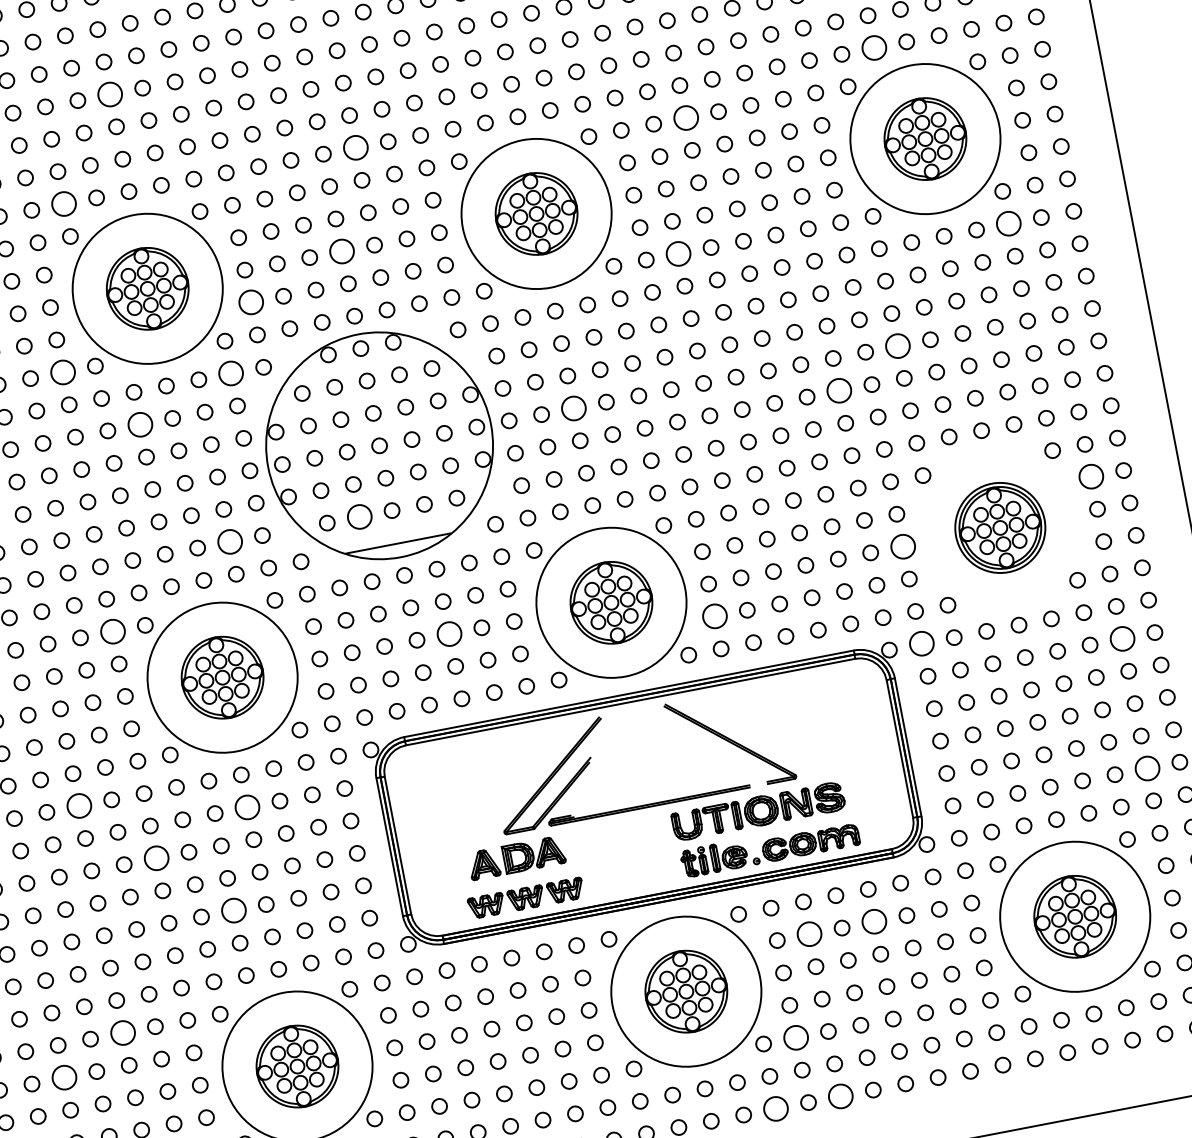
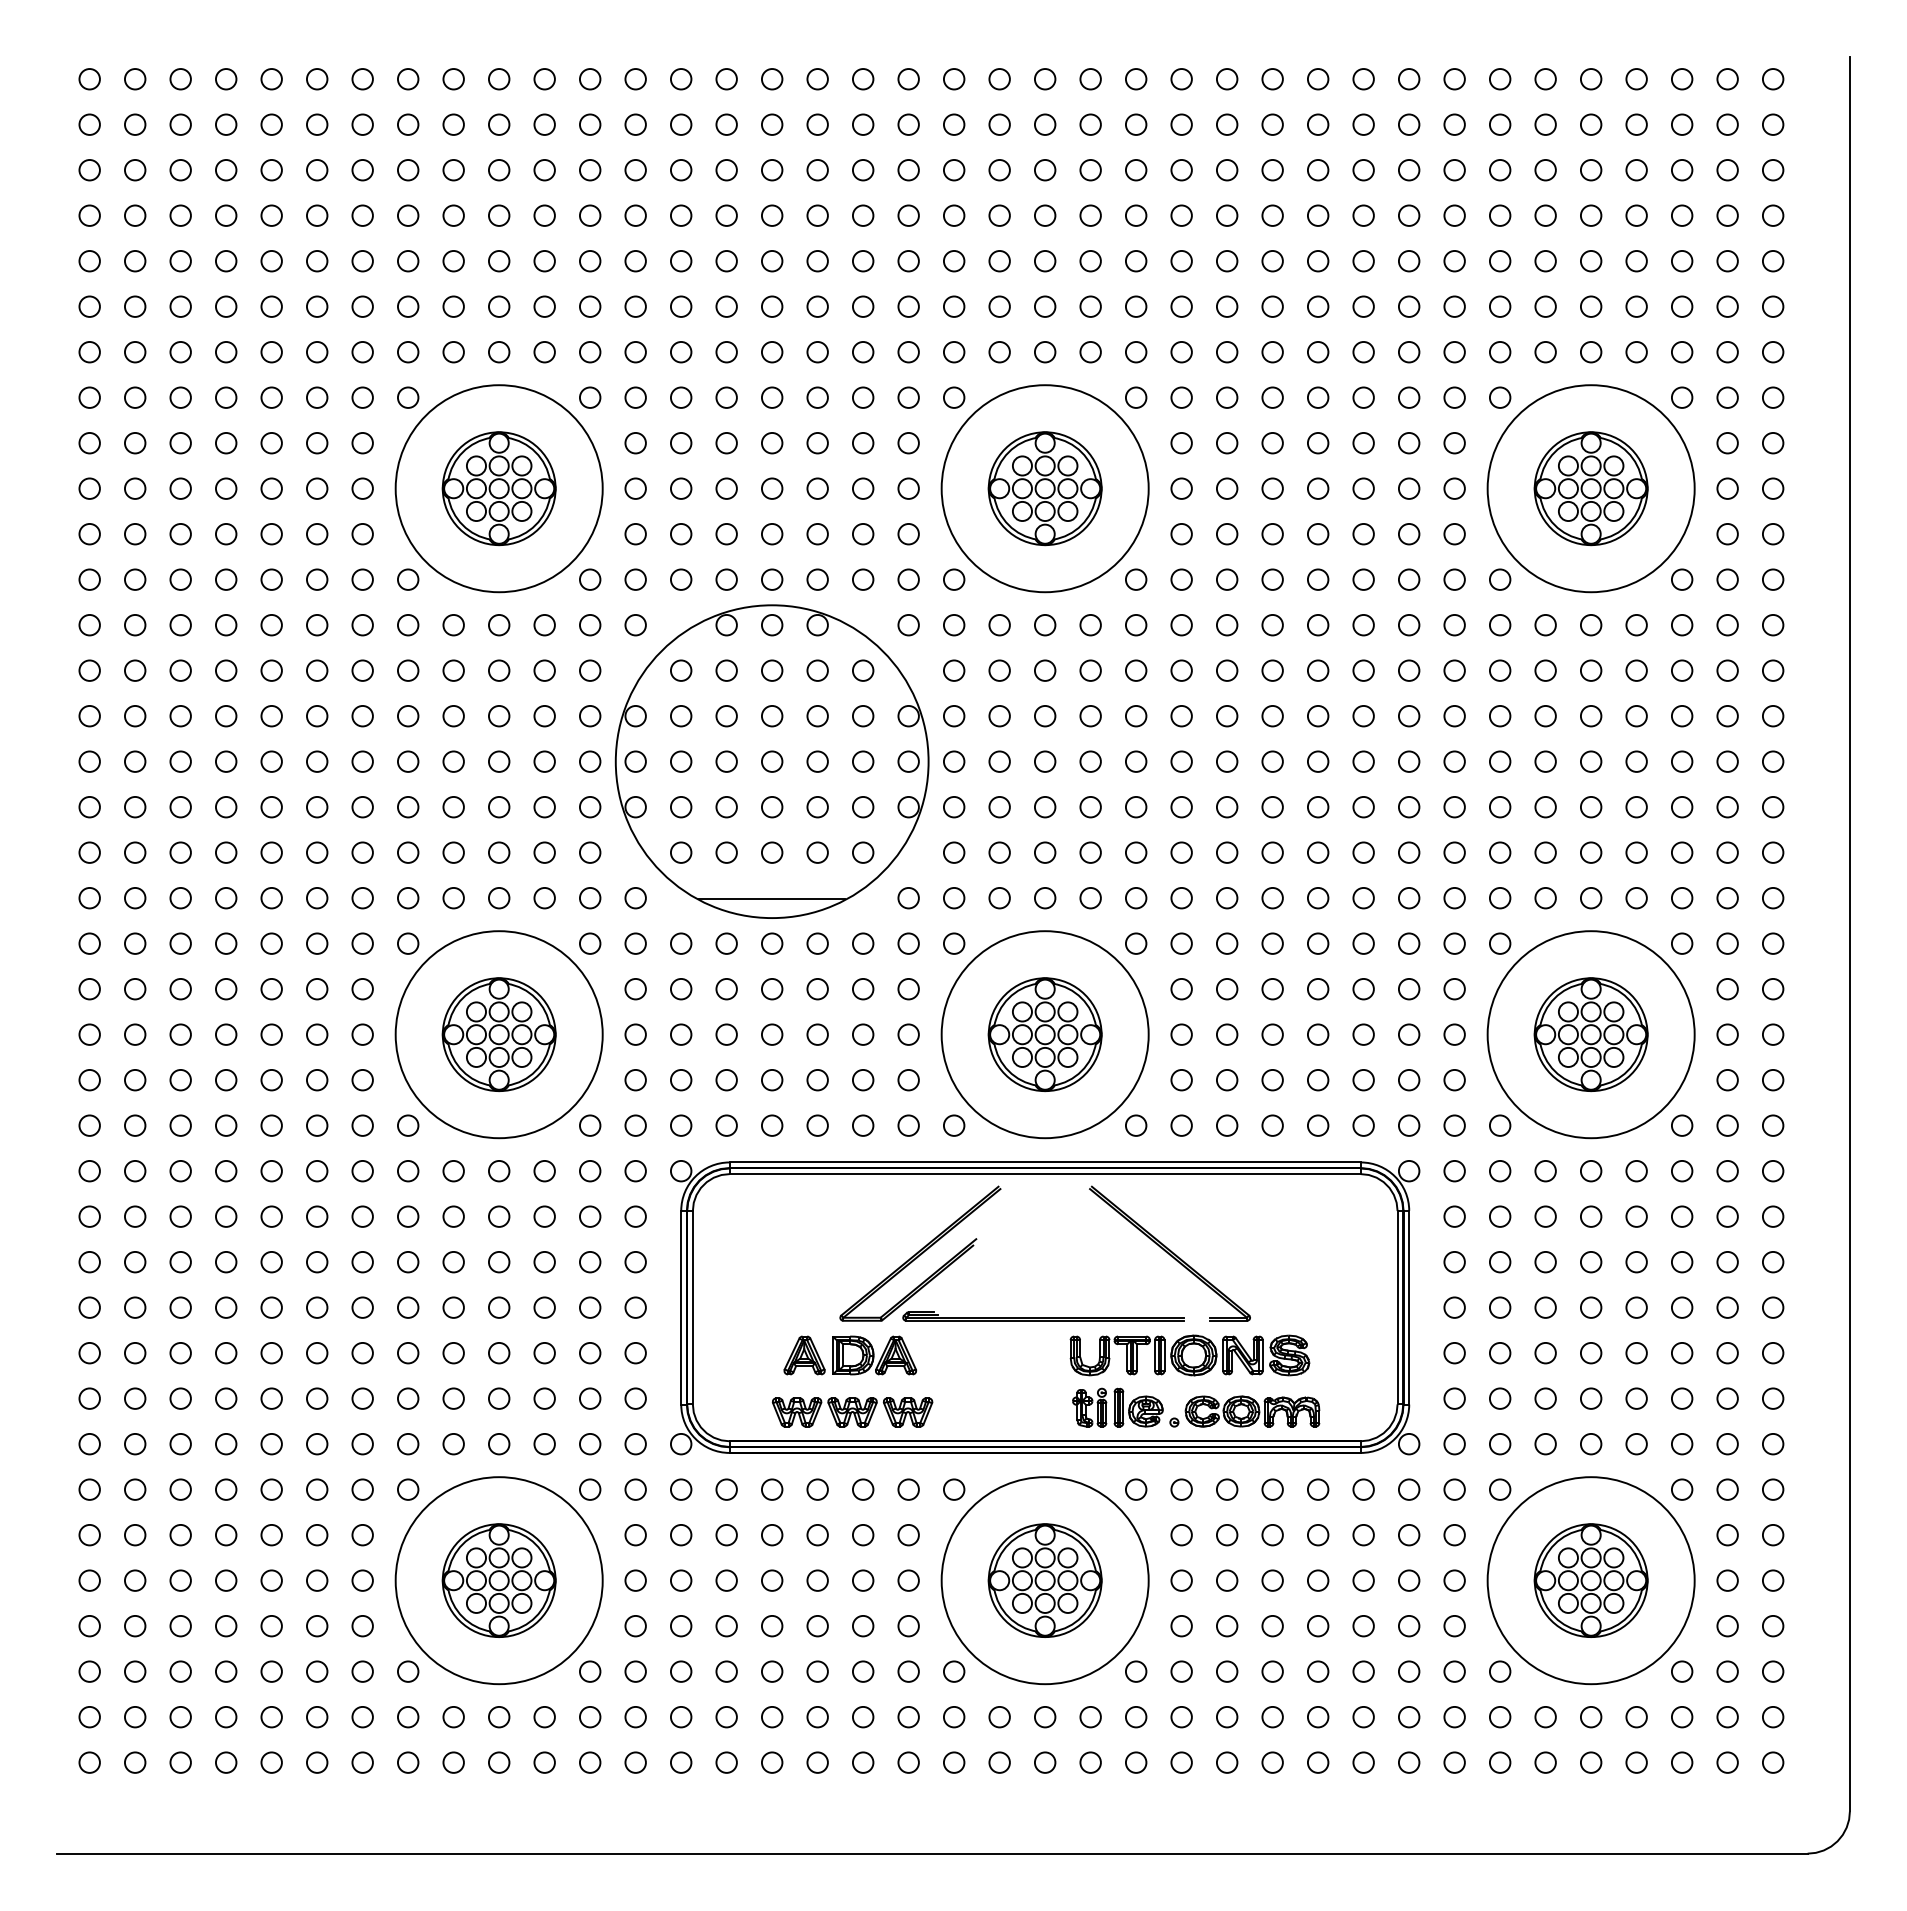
circle: (874, 48) -> (1545, 352), size x0.62
circle: (110, 94) -> (499, 215), size x0.62
circle: (685, 117) -> (1272, 397), size x0.62
circle: (355, 148) -> (817, 352), size x0.62
circle: (64, 204) -> (408, 352), size x0.62
circle: (1009, 223) -> (1682, 625), size x0.62
circle: (342, 251) -> (772, 488), size x0.62
circle: (678, 253) -> (1227, 579), size x0.62
circle: (251, 302) -> (635, 534), size x0.62
circle: (898, 345) -> (1500, 761), size x0.62
circle: (62, 372) -> (362, 579), size x0.62
circle: (231, 373) -> (590, 625), size x0.62
circle: (839, 391) -> (1409, 807), size x0.62
circle: (574, 408) -> (1045, 761), size x0.62
circle: (140, 424) -> (453, 670), size x0.62
circle: (1091, 477) -> (1727, 989), size x0.62
circle: (359, 516) -> (726, 852), size x0.62
circle: (999, 527) -> (1590, 1034), size x1.67
circle: (229, 541) -> (544, 852), size x0.62
circle: (902, 546) -> (1454, 1034), size x0.62
circle: (714, 616) -> (1181, 1080), size x0.62
circle: (112, 631) -> (362, 943), size x0.62
circle: (449, 633) -> (817, 1034), size x0.62
circle: (1122, 638) -> (1727, 1216), size x0.62
circle: (921, 644) -> (1454, 1171), size x0.62
circle: (1147, 768) -> (1727, 1398), size x0.62
circle: (79, 806) -> (271, 1171), size x0.62
circle: (247, 807) -> (499, 1216), size x0.62
circle: (156, 858) -> (362, 1262), size x0.62
circle: (233, 911) -> (453, 1353), size x0.62
circle: (874, 922) -> (1318, 1535), size x0.62
circle: (810, 934) -> (1227, 1535), size x0.62
circle: (122, 1032) -> (271, 1489), size x0.62
circle: (795, 1037) -> (1181, 1671), size x0.62
circle: (64, 1078) -> (180, 1535), size x0.62
circle: (841, 1096) -> (1227, 1762), size x0.62
circle: (776, 1108) -> (1136, 1762), size x0.62

